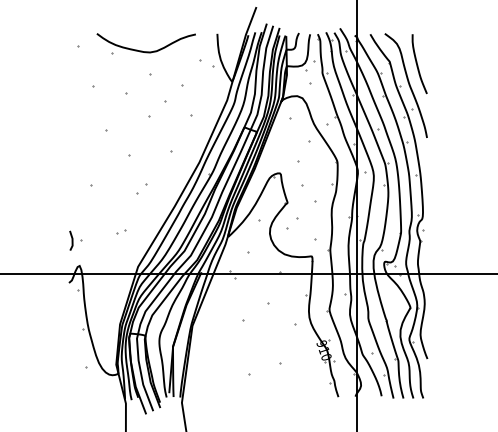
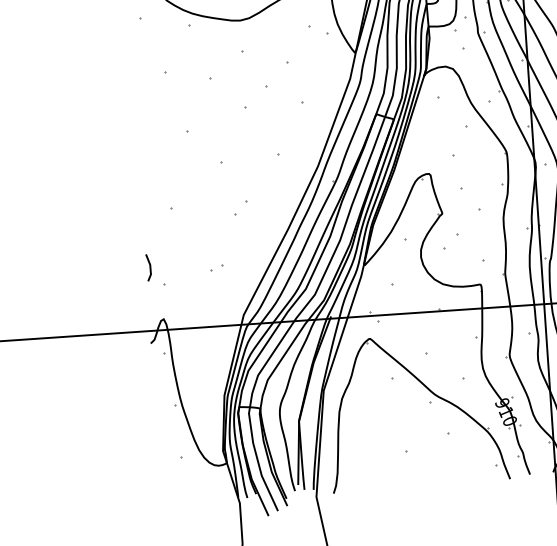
line: (71, 240) -> (148, 267), moved
part: (268, 339) -> (428, 402), added

